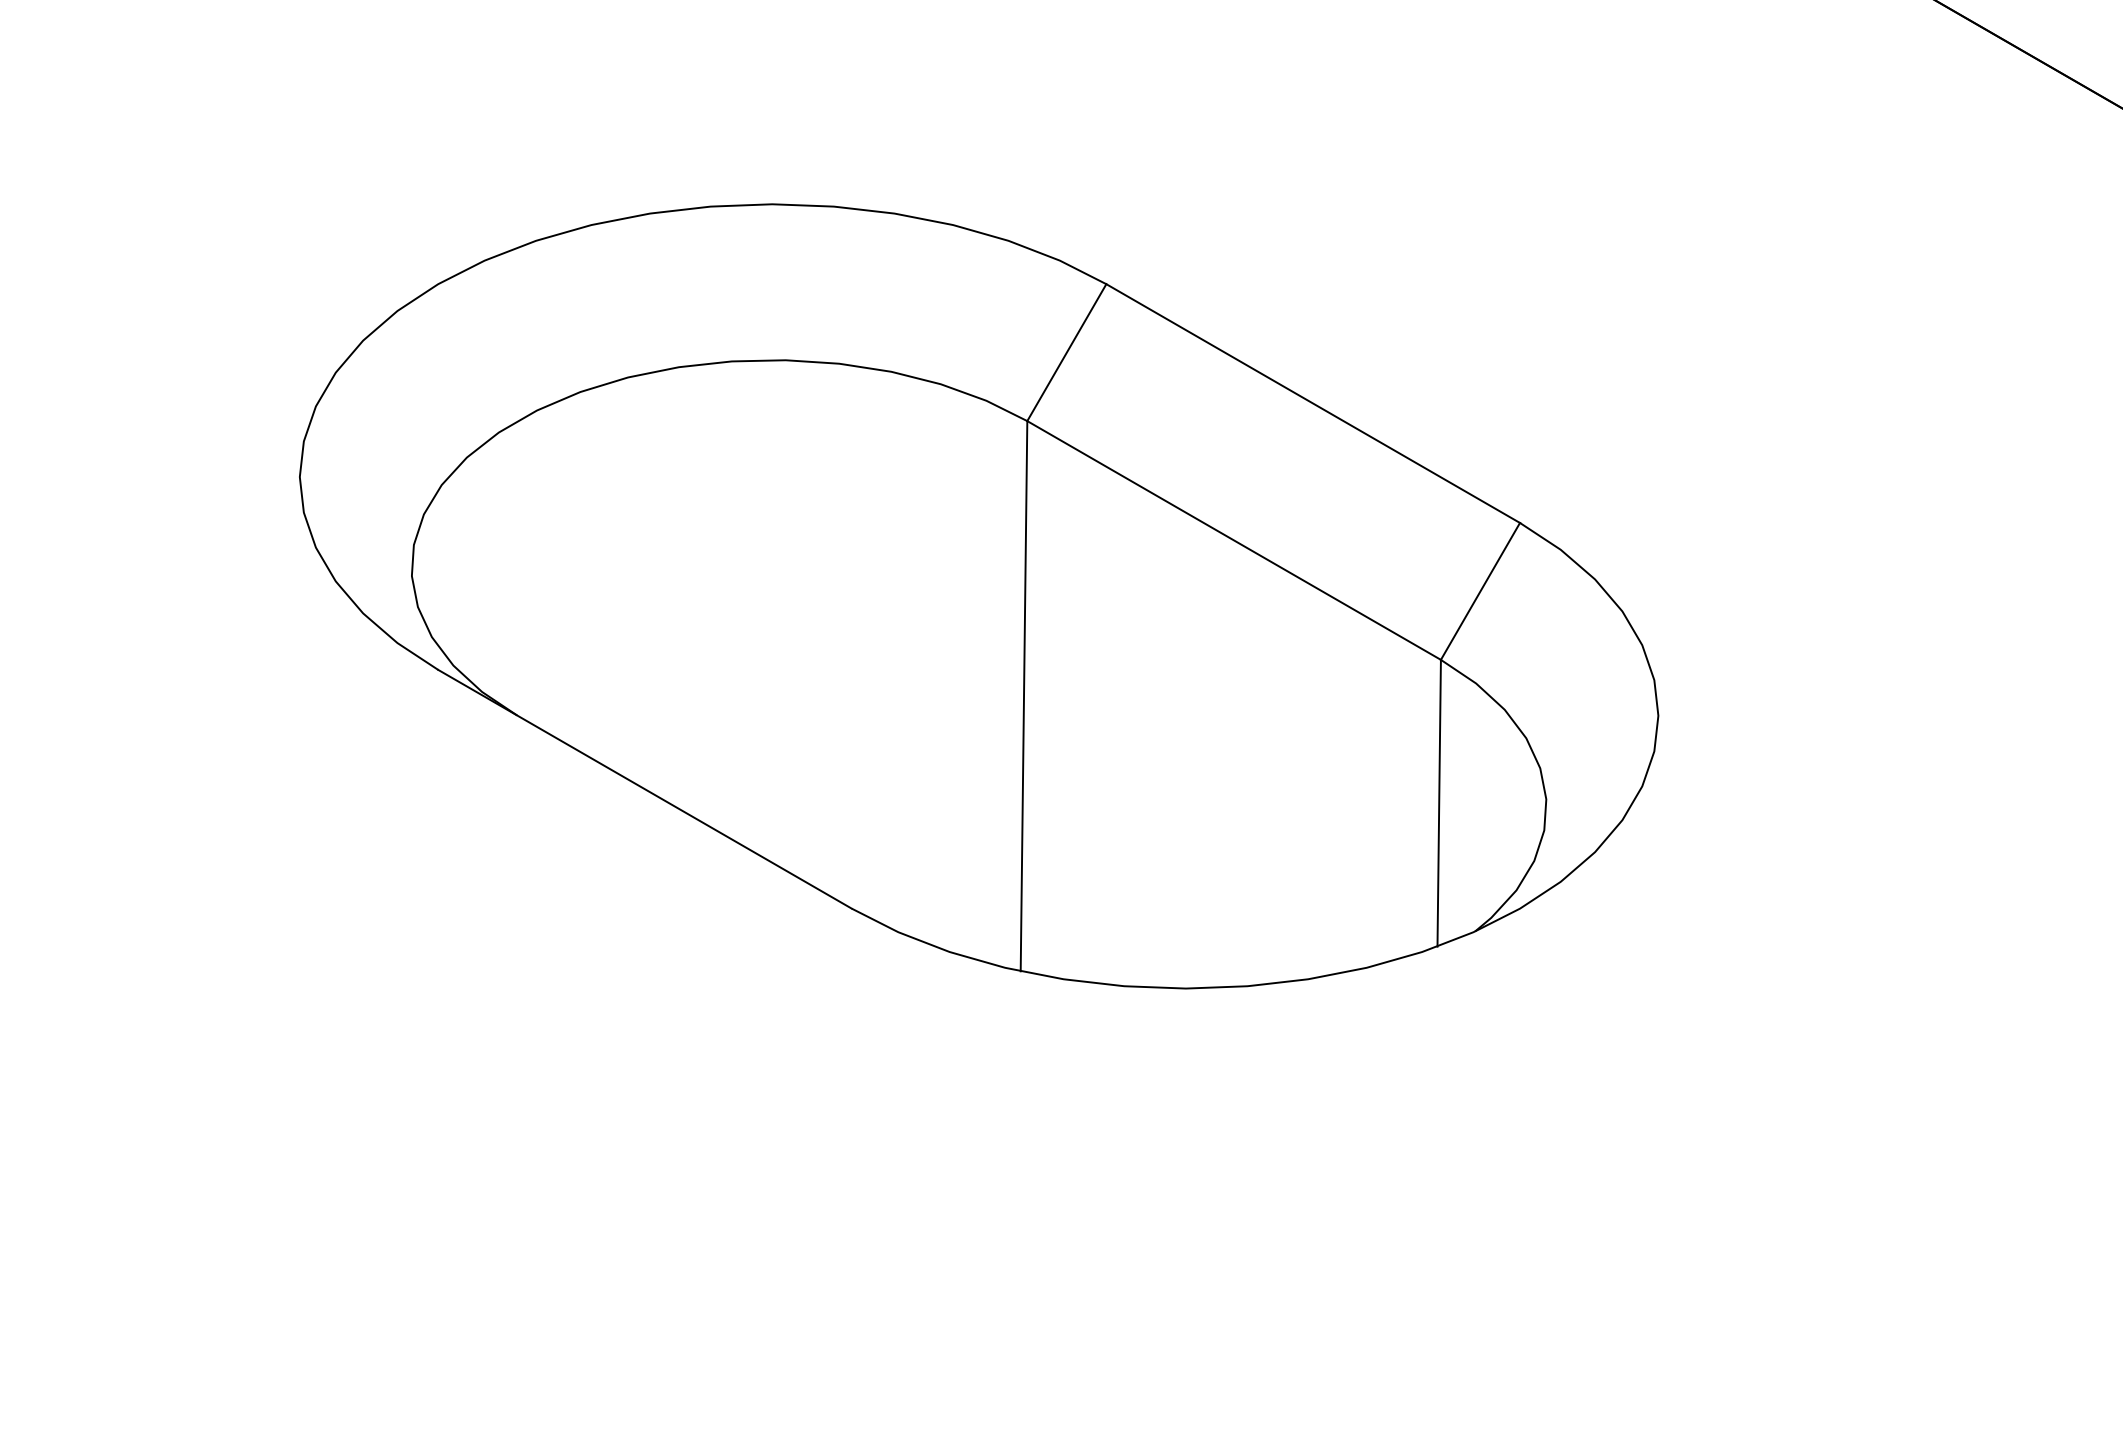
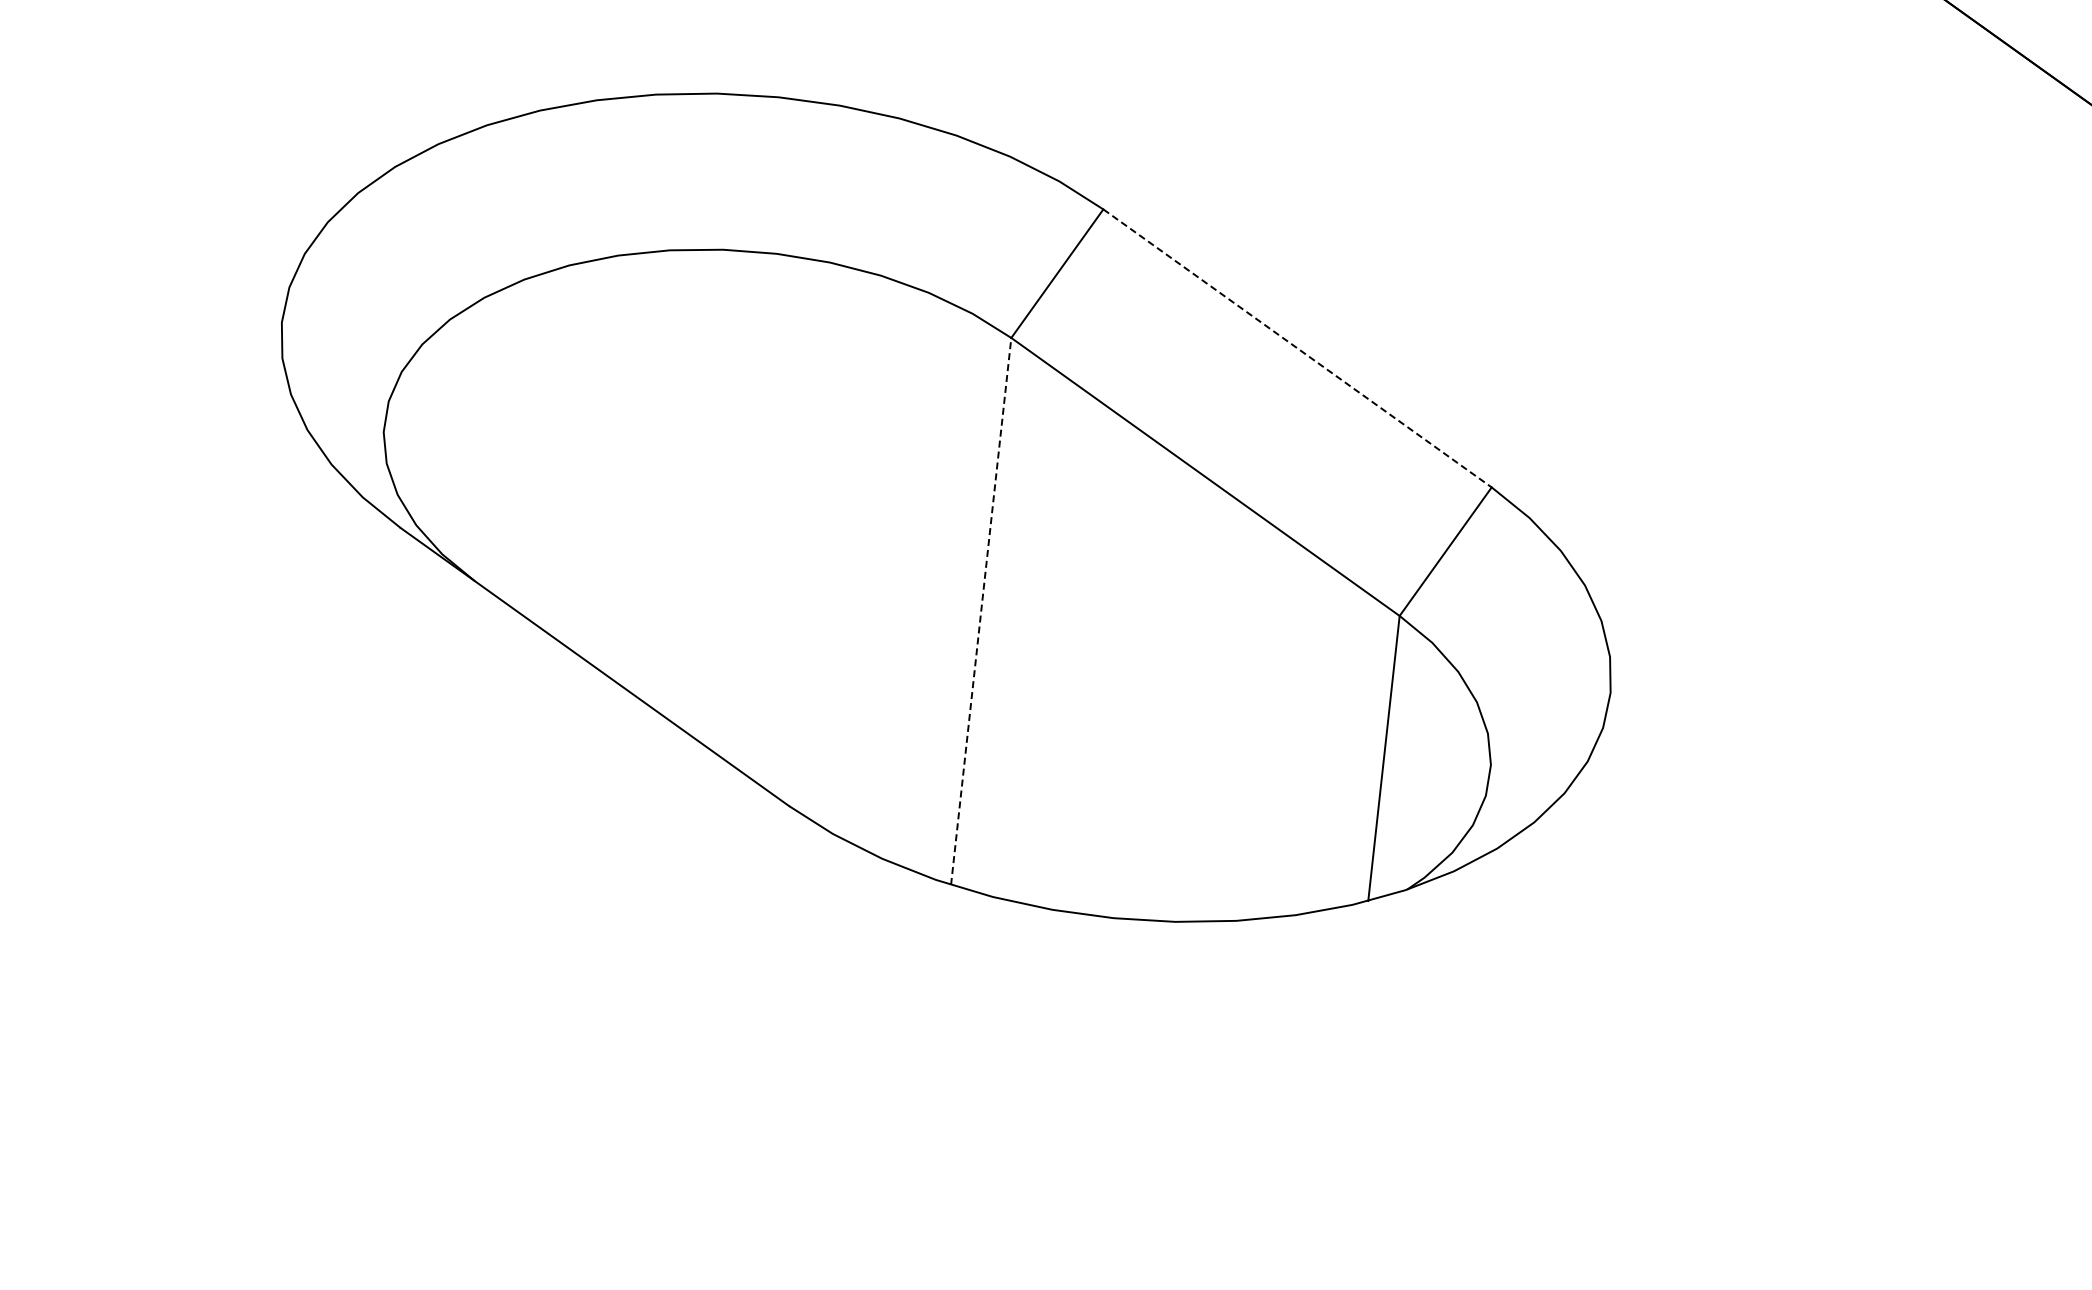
line: (1313, 403) -> (1297, 348), solid -> dashed
line: (1024, 695) -> (981, 610), solid -> dashed

